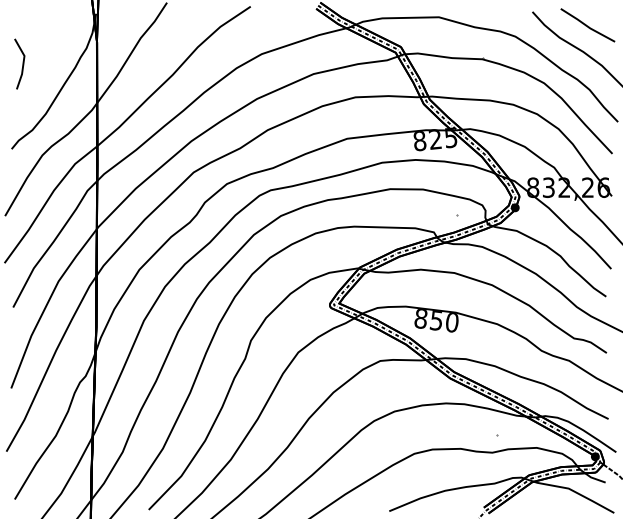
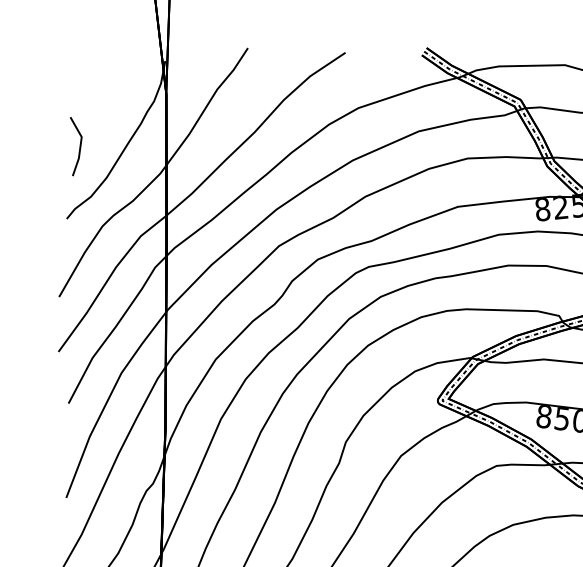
line: (22, 63) -> (79, 145), moved

